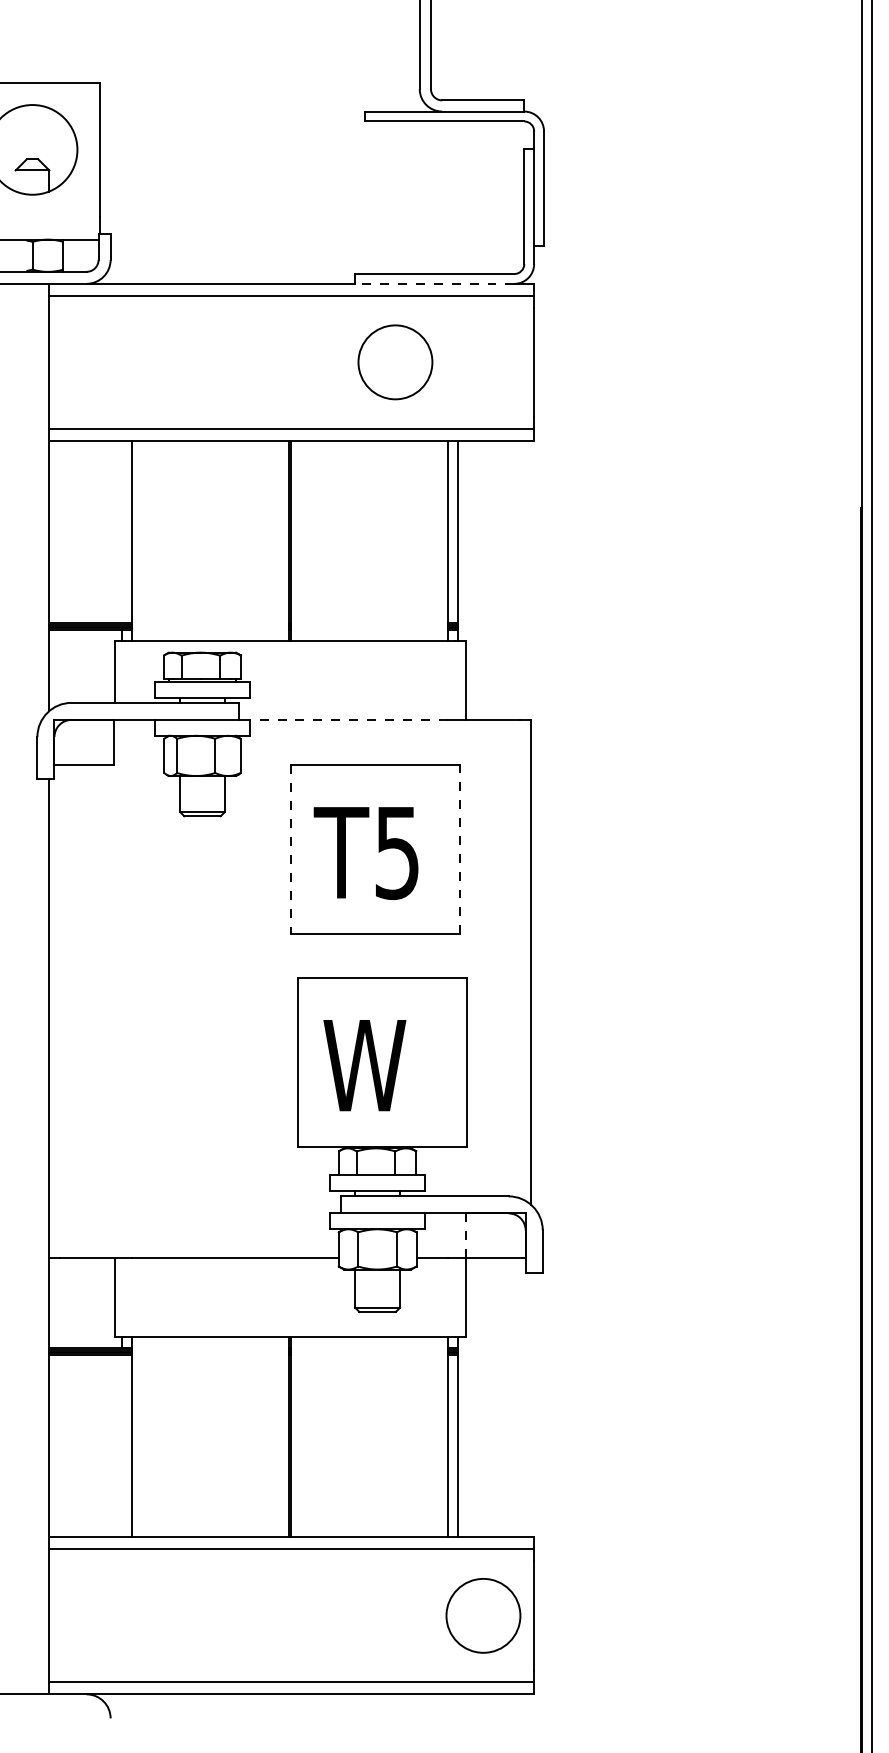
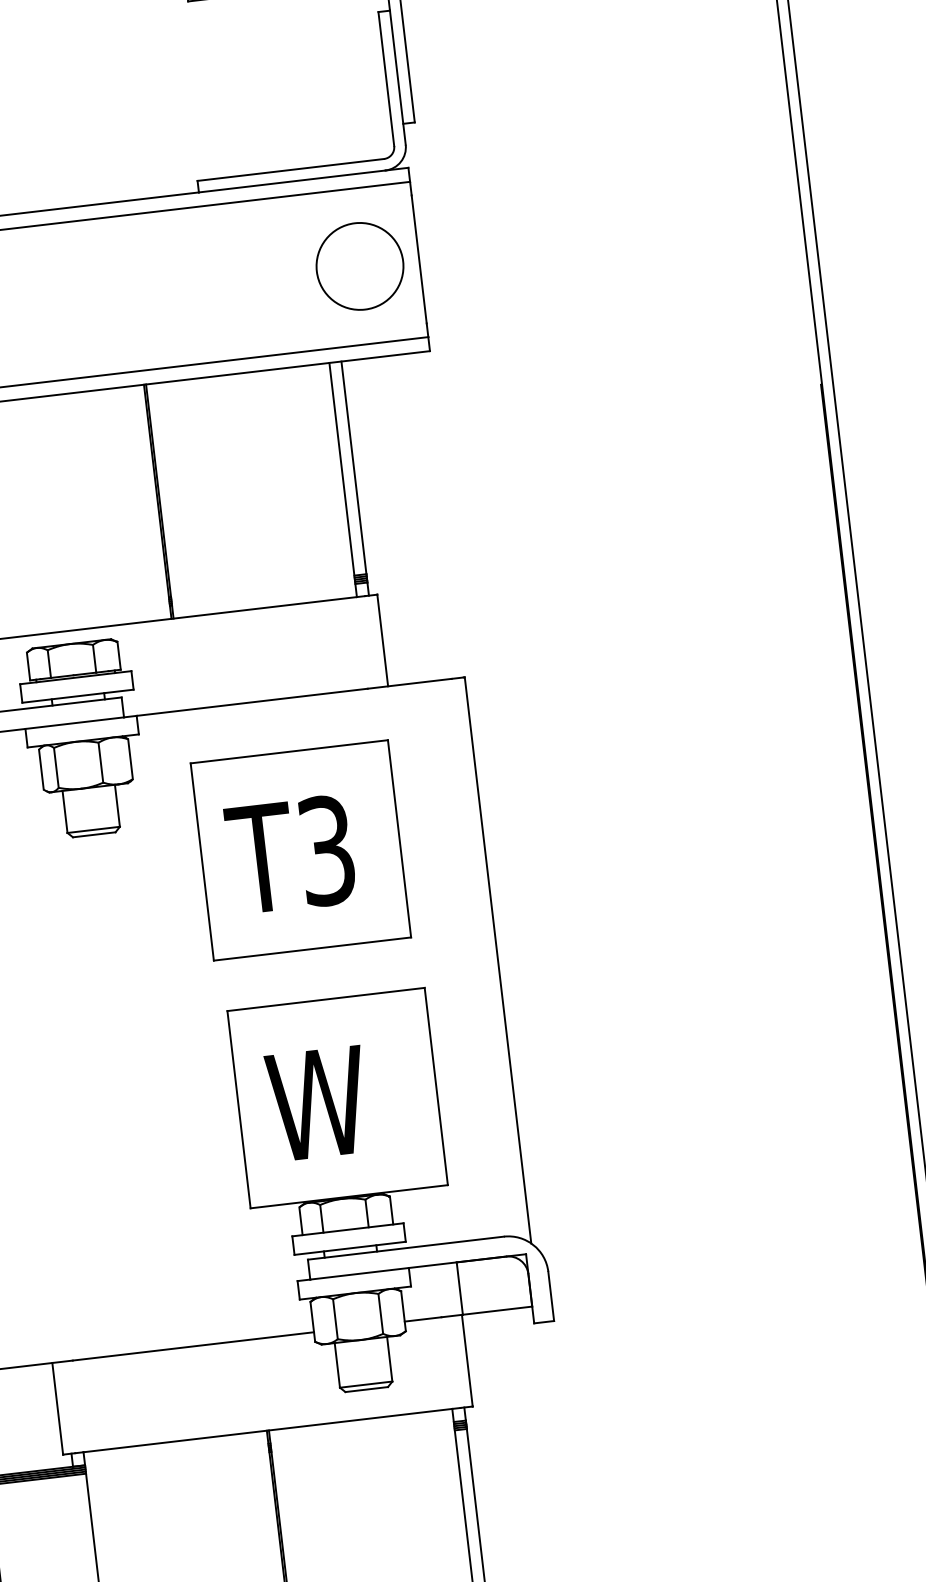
line: (434, 283) -> (292, 181), dashed -> solid
circle: (395, 362) -> (360, 266), moved
line: (349, 719) -> (252, 701), dashed -> solid
line: (460, 849) -> (400, 838), dashed -> solid
line: (291, 850) -> (202, 862), dashed -> solid
text: (396, 852) -> (325, 850), T5 -> T3
line: (466, 1235) -> (459, 1288), dashed -> solid

